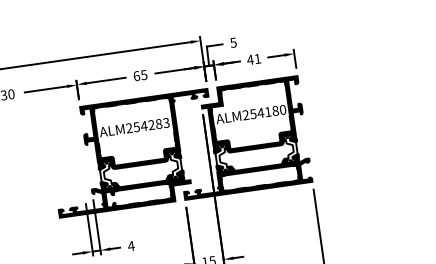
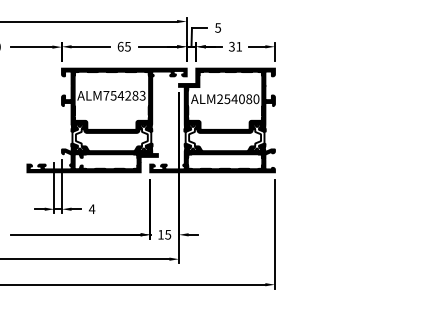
text: (249, 59) -> (231, 46), 41 -> 31
text: (267, 112) -> (241, 99), ALM254180 -> ALM254080
text: (129, 127) -> (106, 95), ALM254283 -> ALM754283

